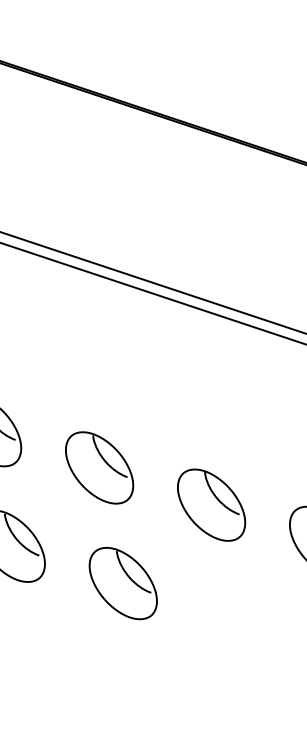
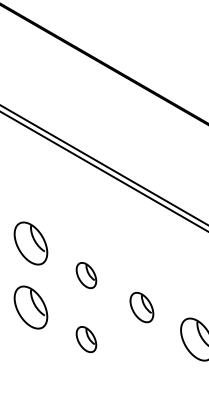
part: (99, 467) -> (86, 275), size x0.6
part: (210, 505) -> (141, 307), size x0.7
part: (123, 583) -> (86, 339), size x0.6

